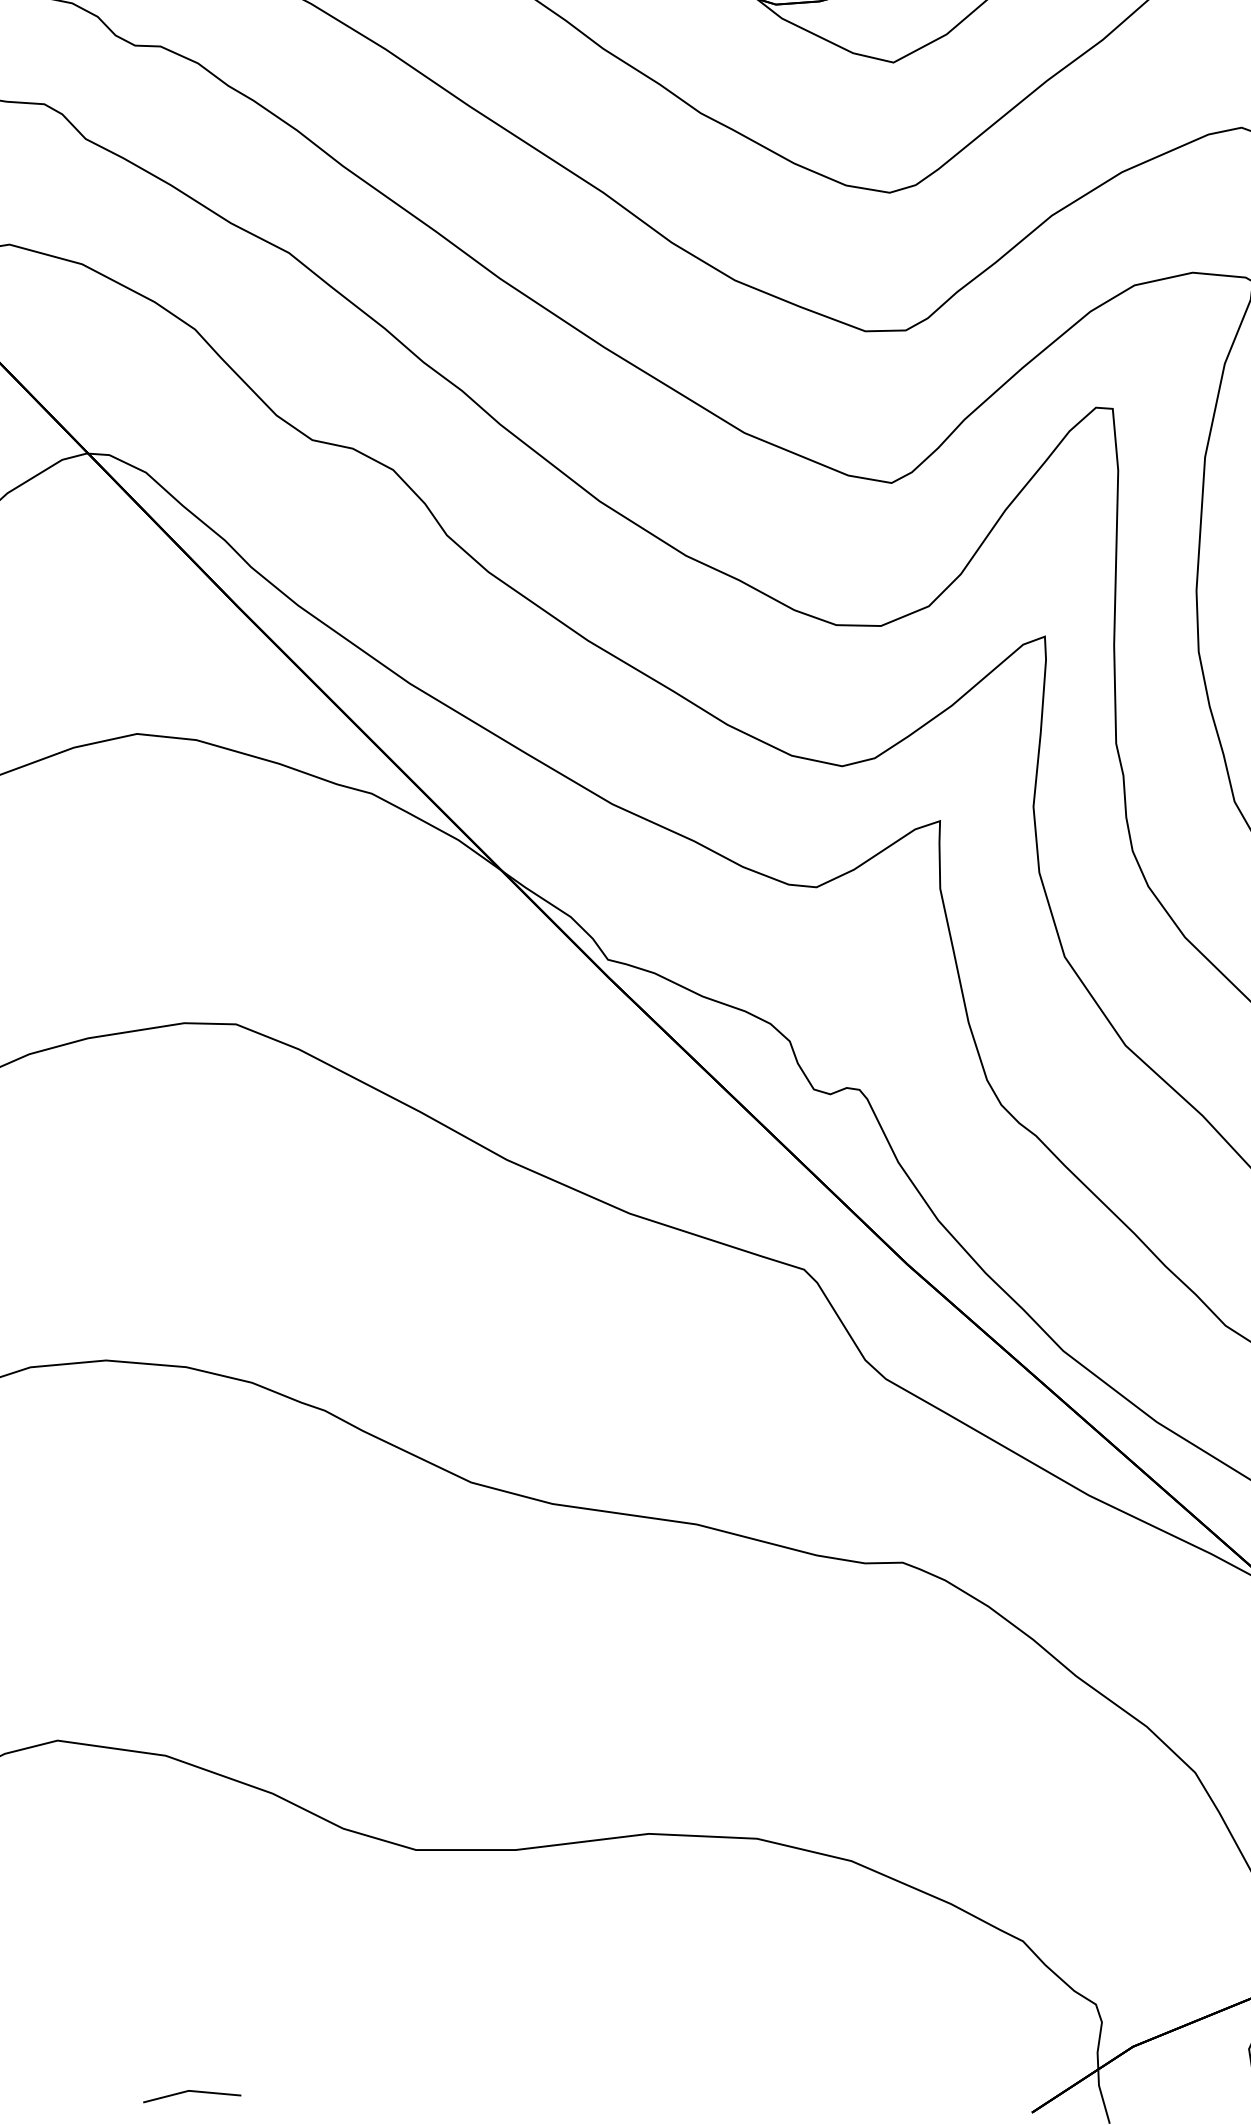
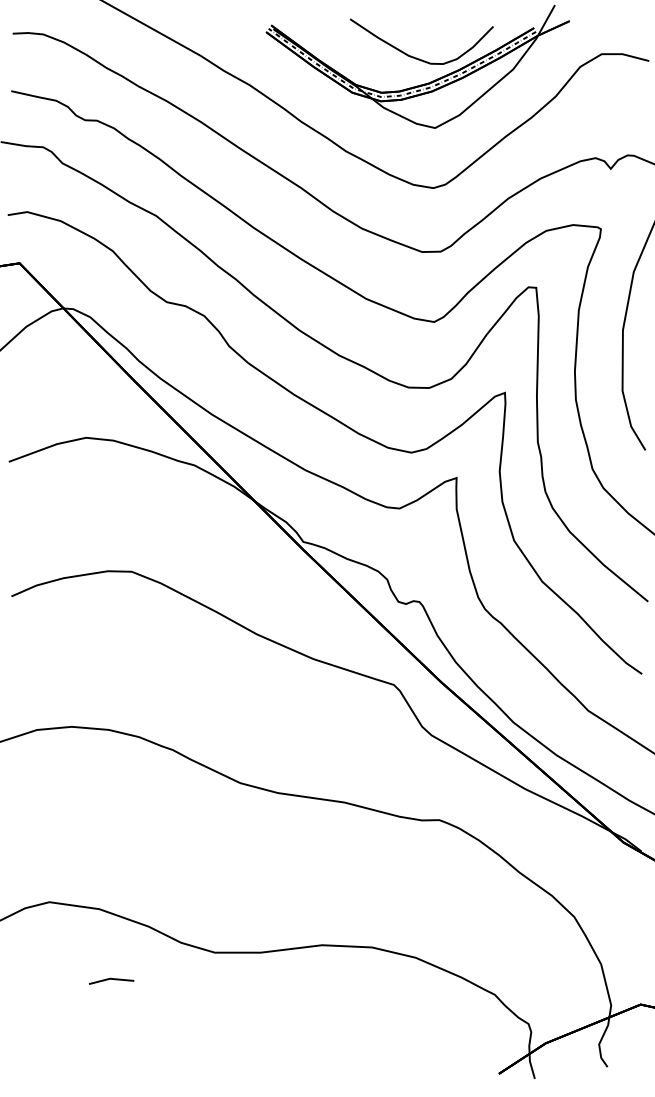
line: (191, 2092) -> (111, 979), moved

